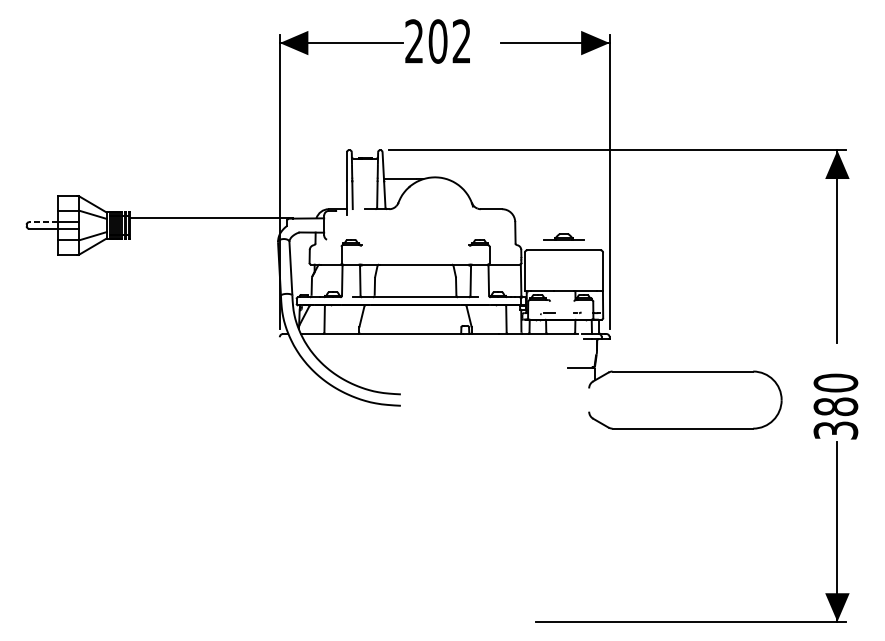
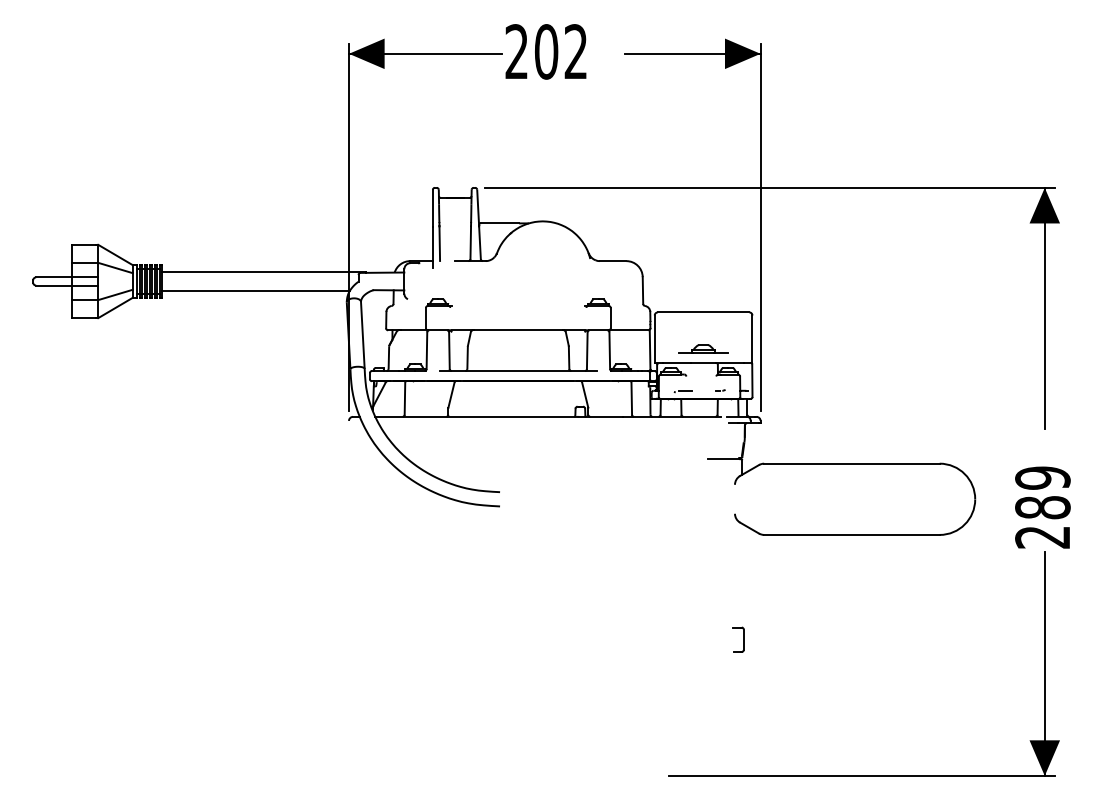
line: (43, 222) -> (53, 277), dashed -> solid
line: (205, 232) -> (256, 290), added
part: (563, 236) -> (703, 348), moved
text: (835, 406) -> (1042, 507), 380 -> 289
part: (591, 512) -> (738, 639), added

